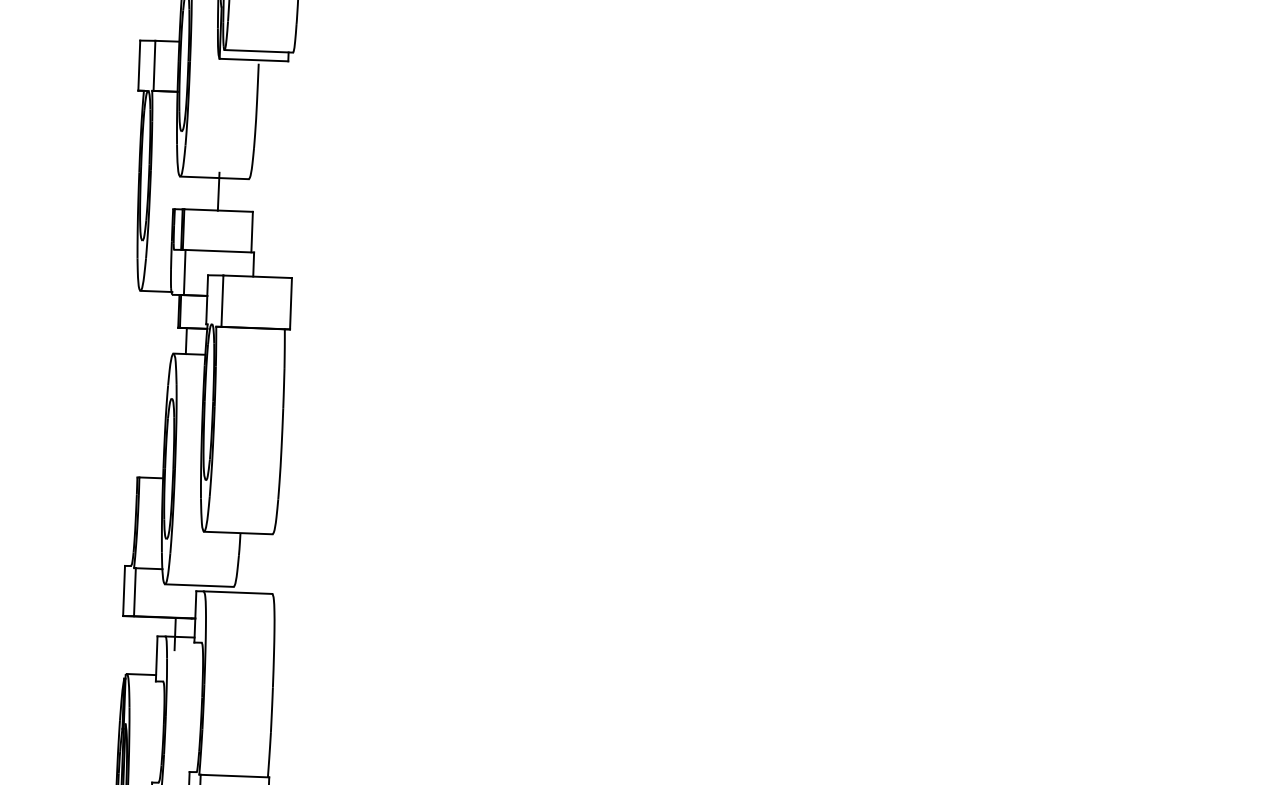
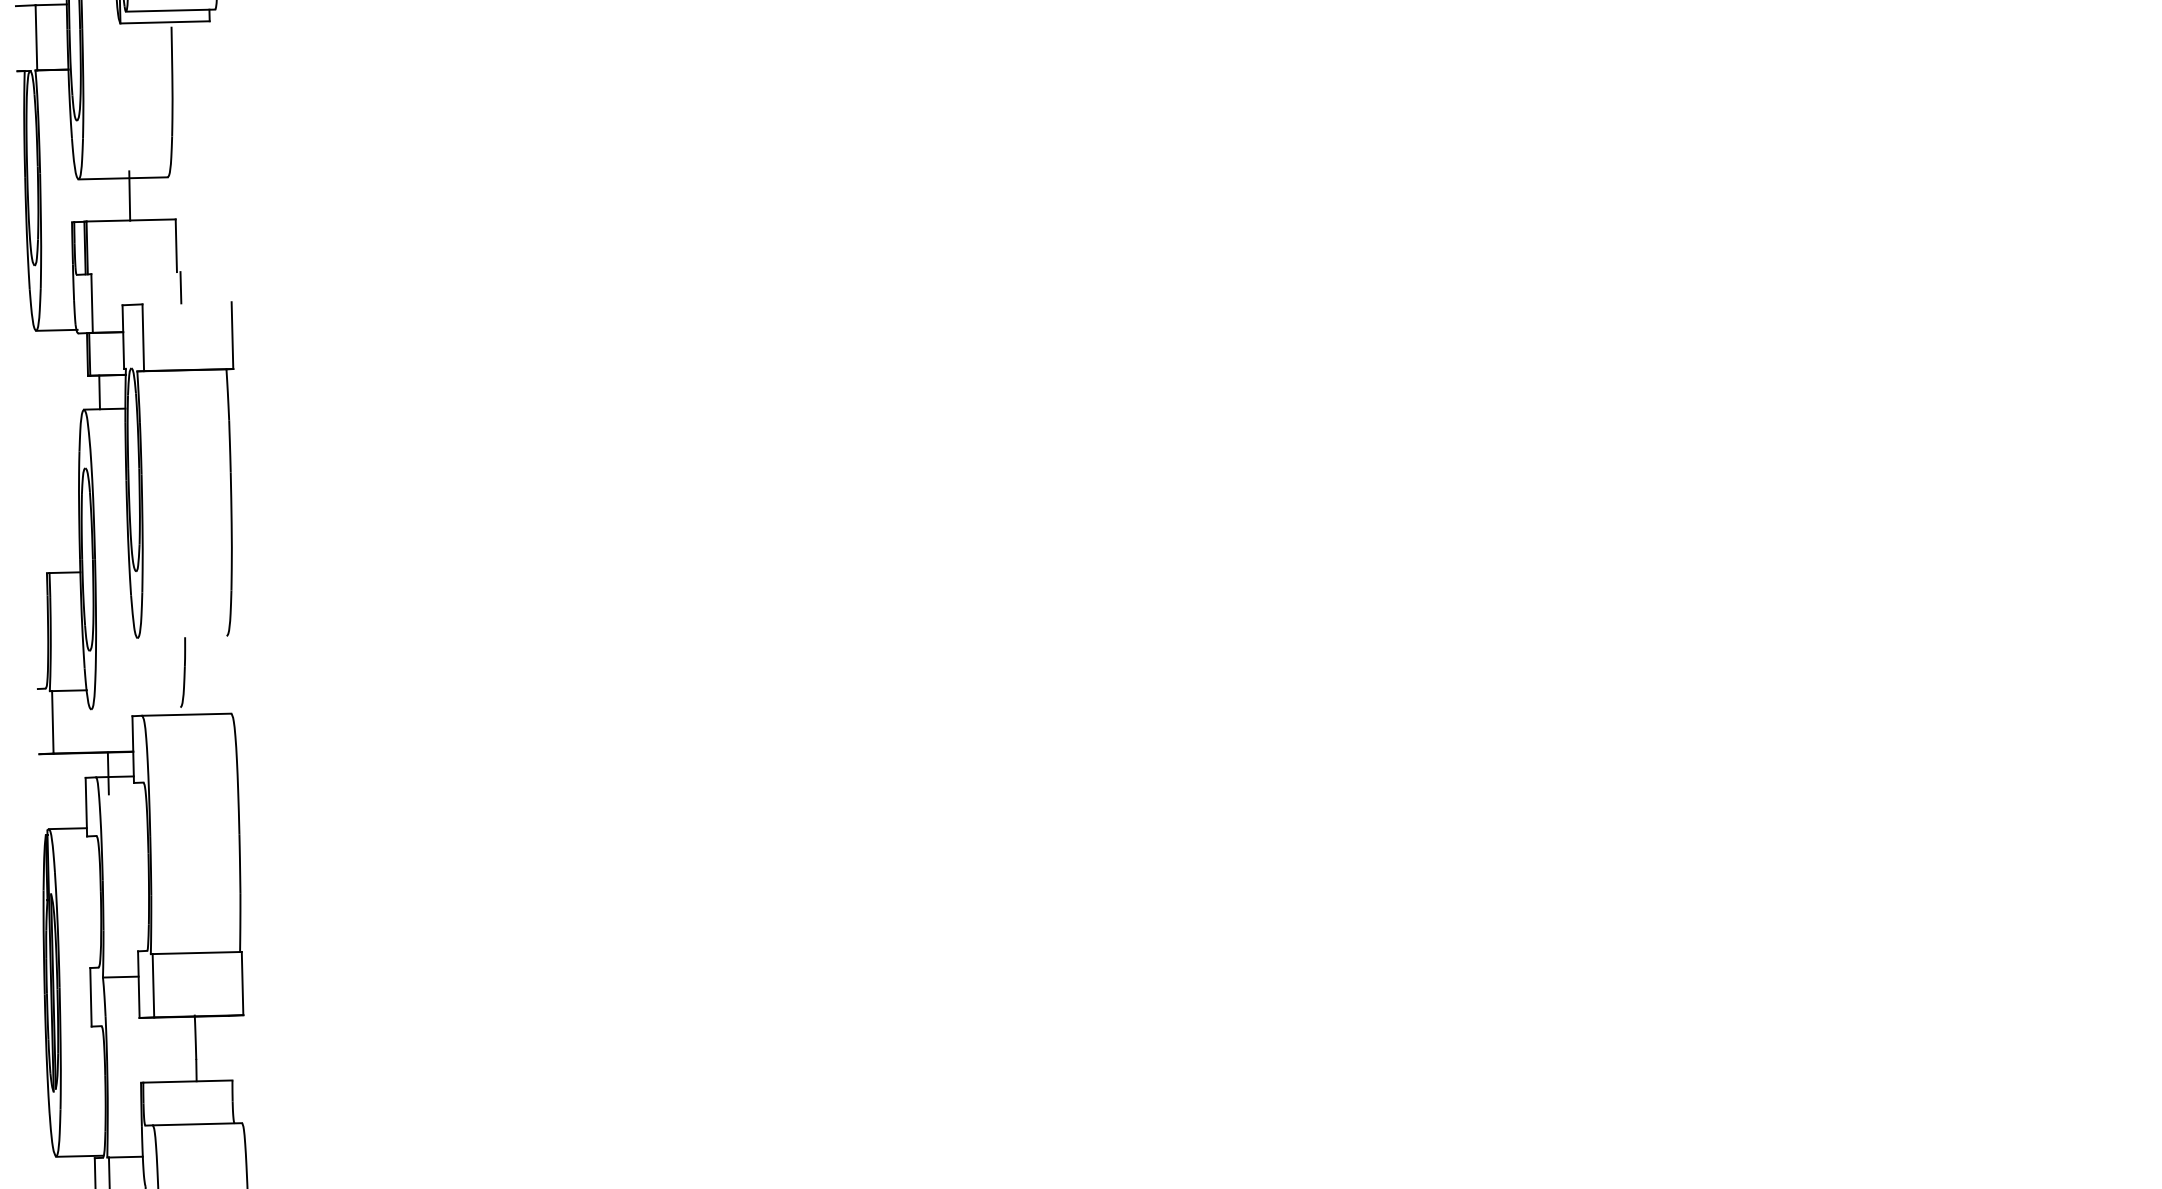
line: (139, 65) -> (16, 38), removed
line: (219, 251) -> (135, 273), removed
line: (257, 276) -> (186, 303), removed
line: (237, 533) -> (181, 637), removed
line: (199, 585) -> (135, 708), removed
line: (123, 590) -> (38, 721), removed

